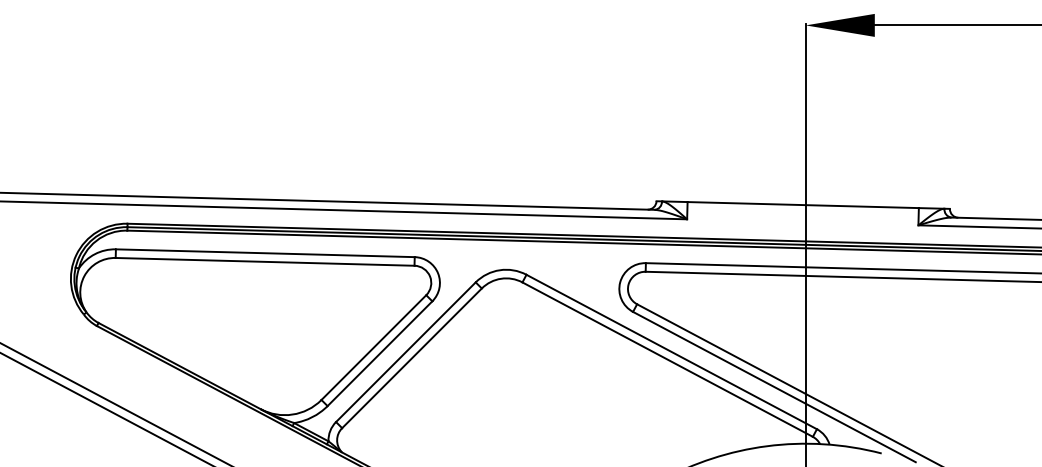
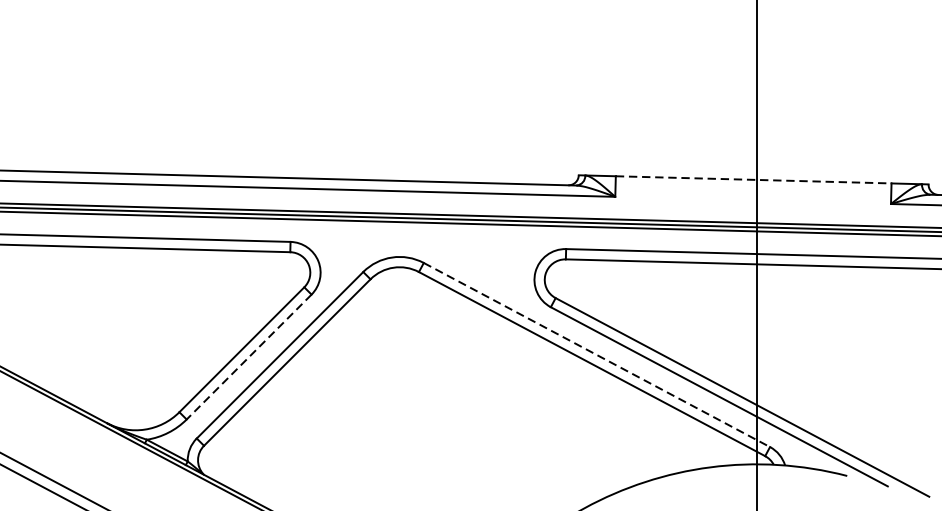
line: (803, 205) -> (754, 180), solid -> dashed
line: (672, 352) -> (597, 355), solid -> dashed
line: (379, 354) -> (248, 357), solid -> dashed

